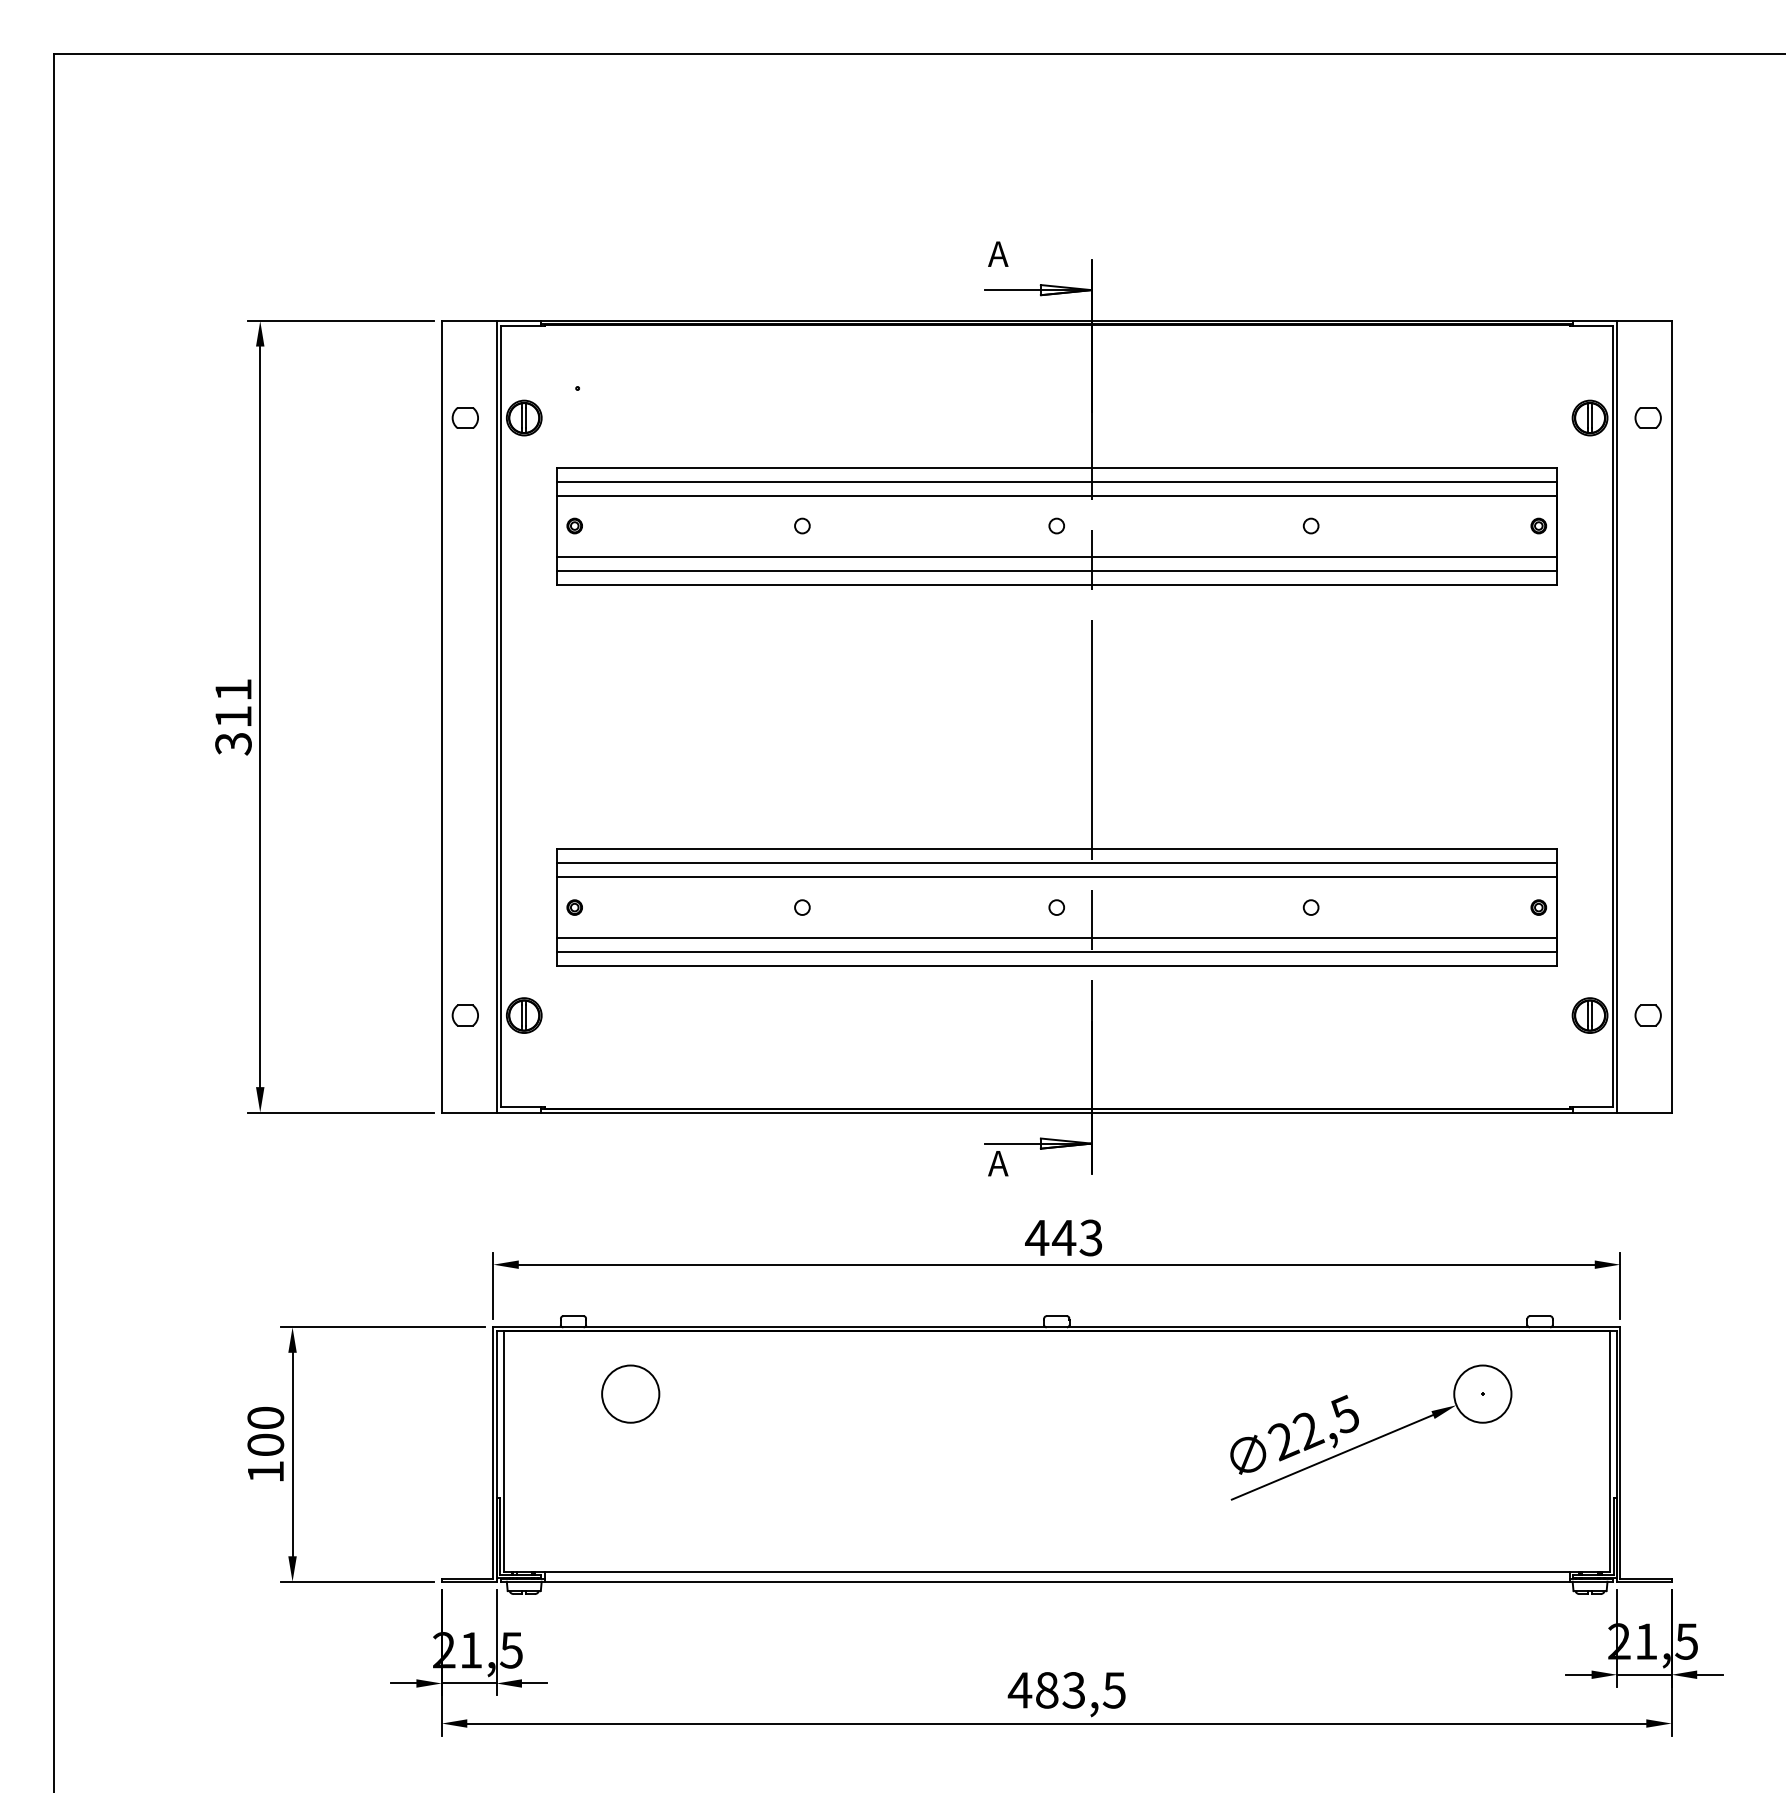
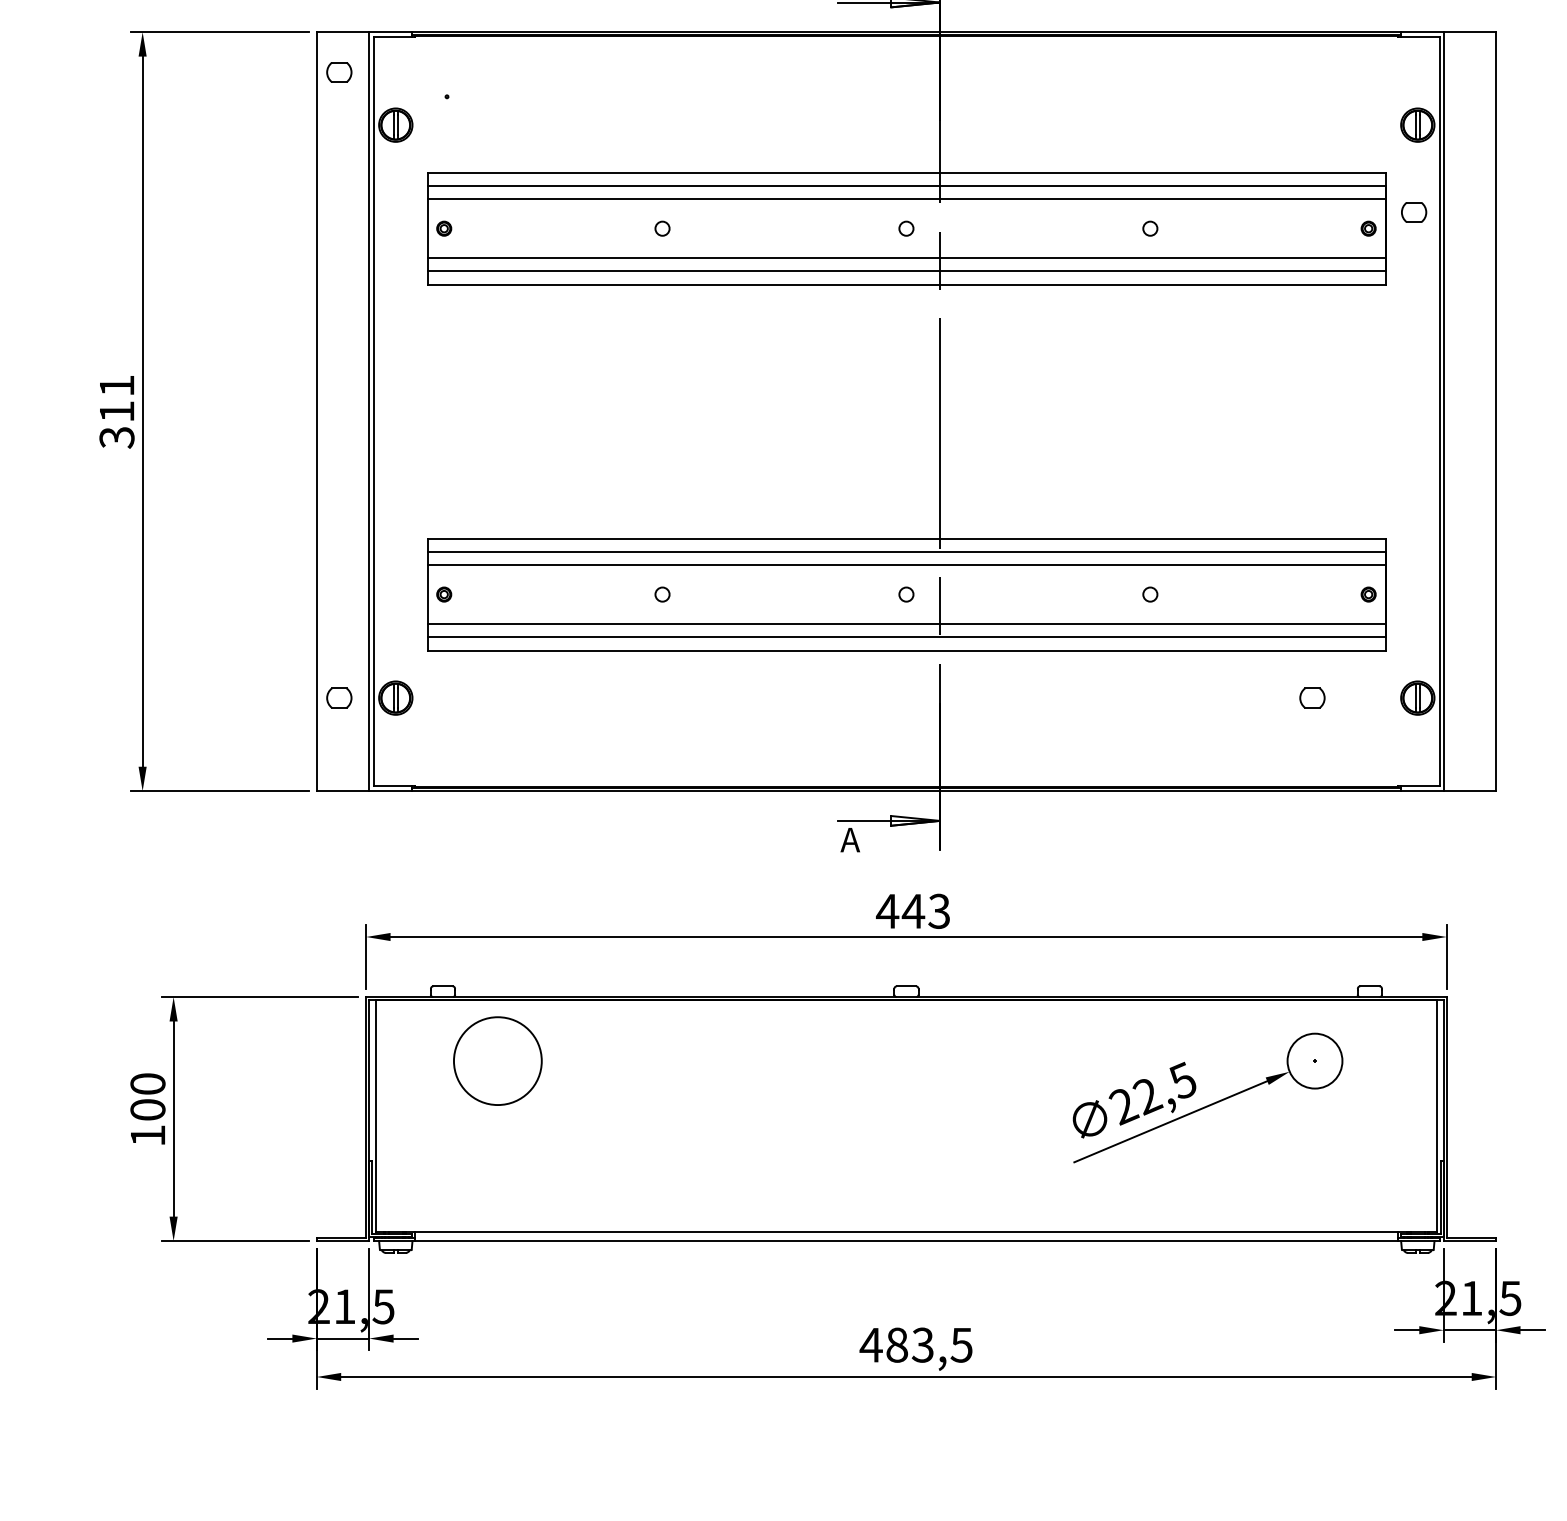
part: (464, 417) -> (338, 71), moved
part: (1647, 417) -> (1413, 211), moved
part: (1647, 1015) -> (1311, 698), moved
circle: (630, 1393) -> (497, 1060), size x1.6

